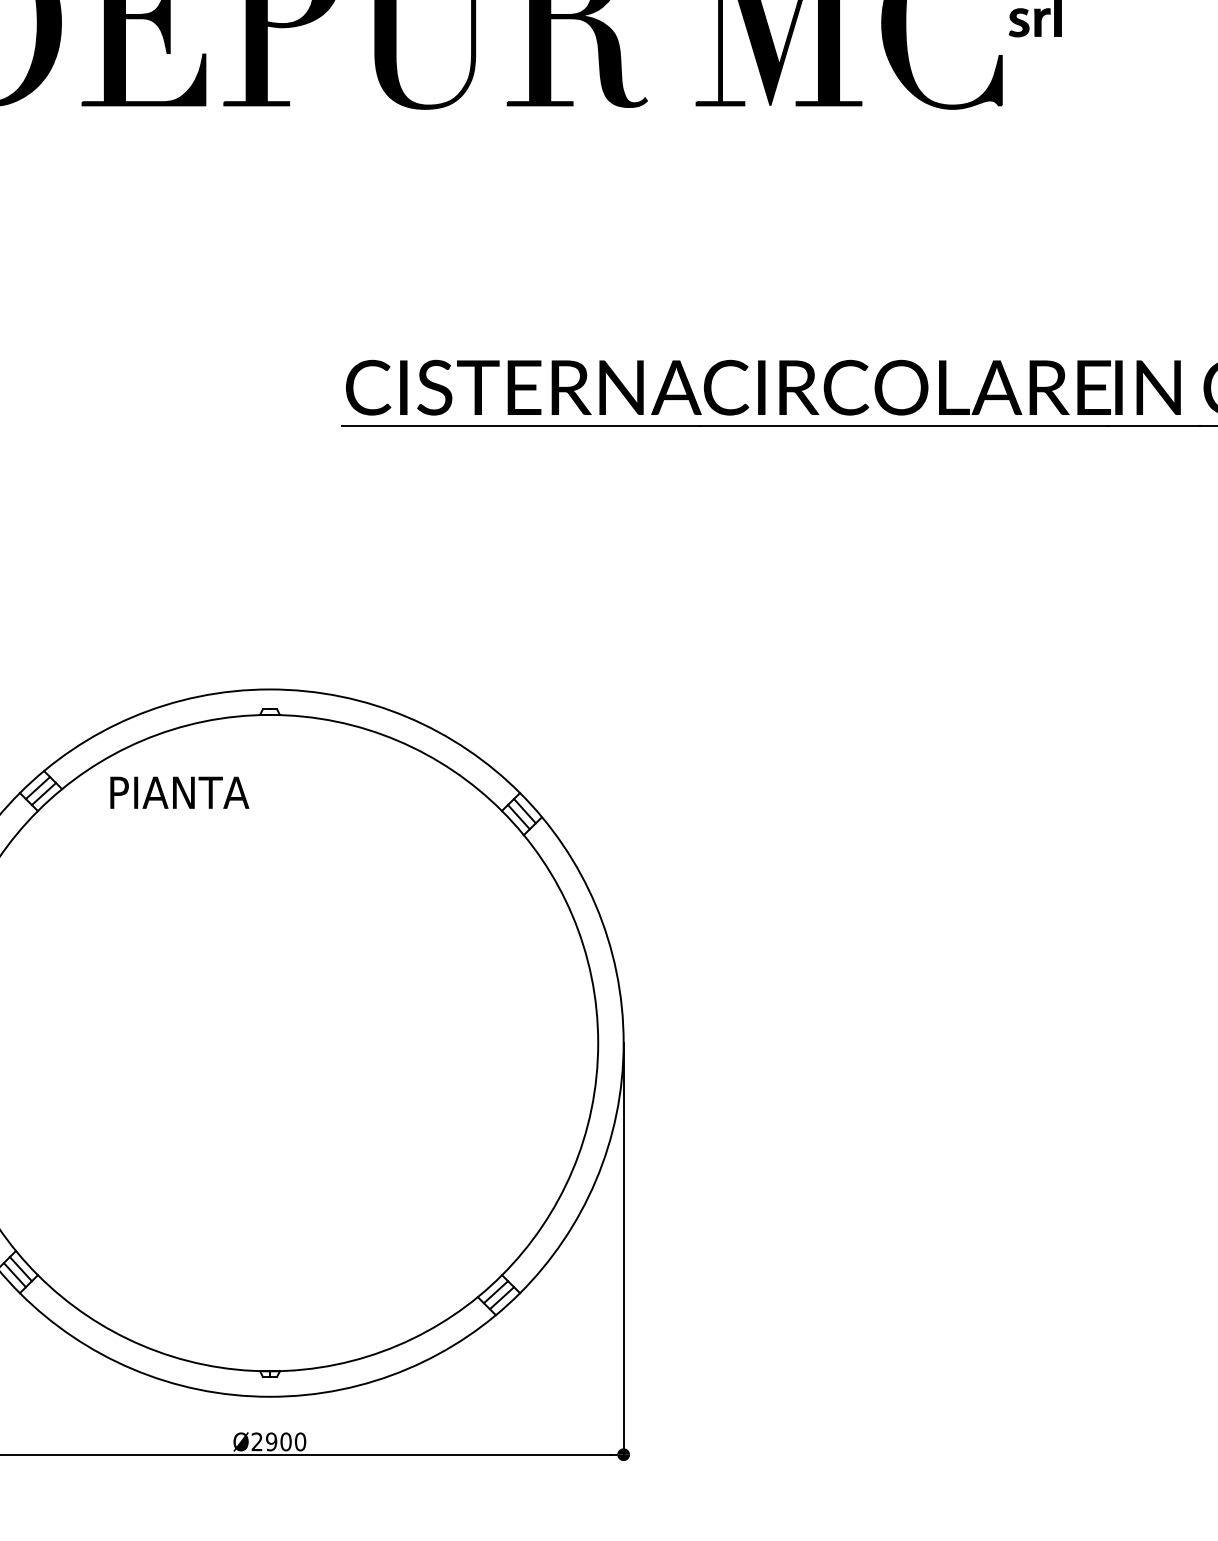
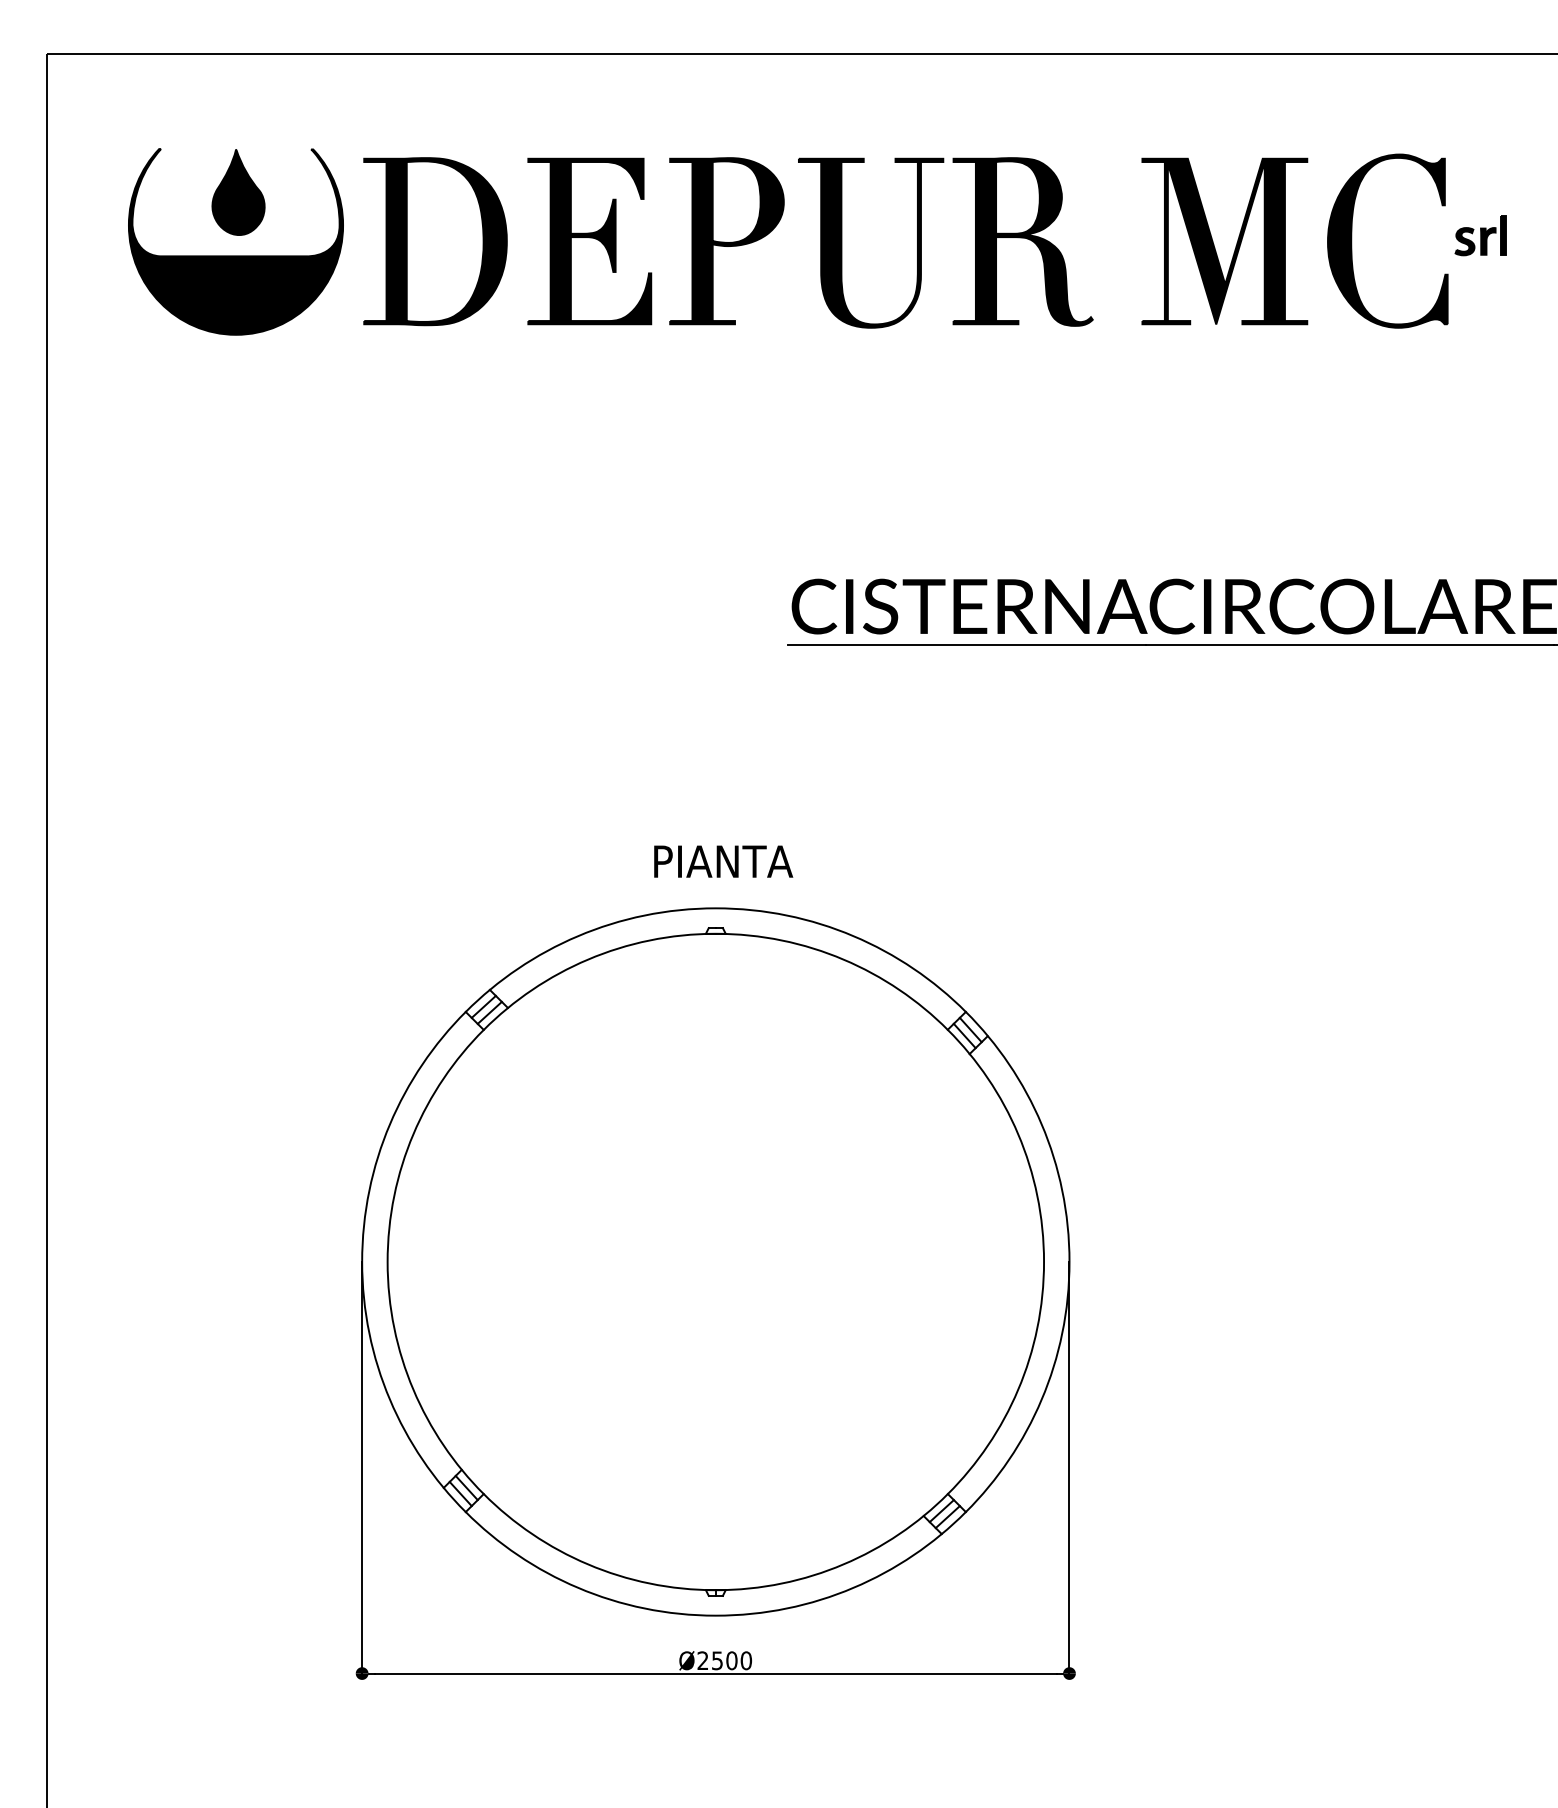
text: (179, 792) -> (723, 861), moved
text: (271, 1441) -> (717, 1660), Ø2900 -> Ø2500

